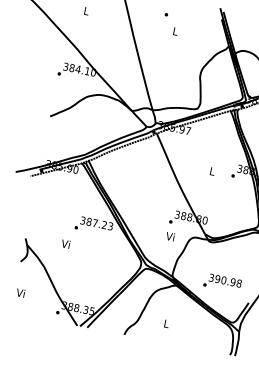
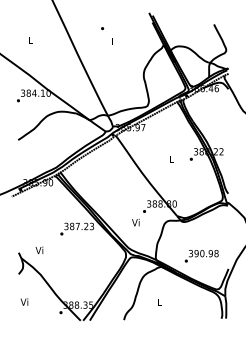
text: (170, 236) -> (135, 222), moved
text: (65, 244) -> (39, 250), moved

